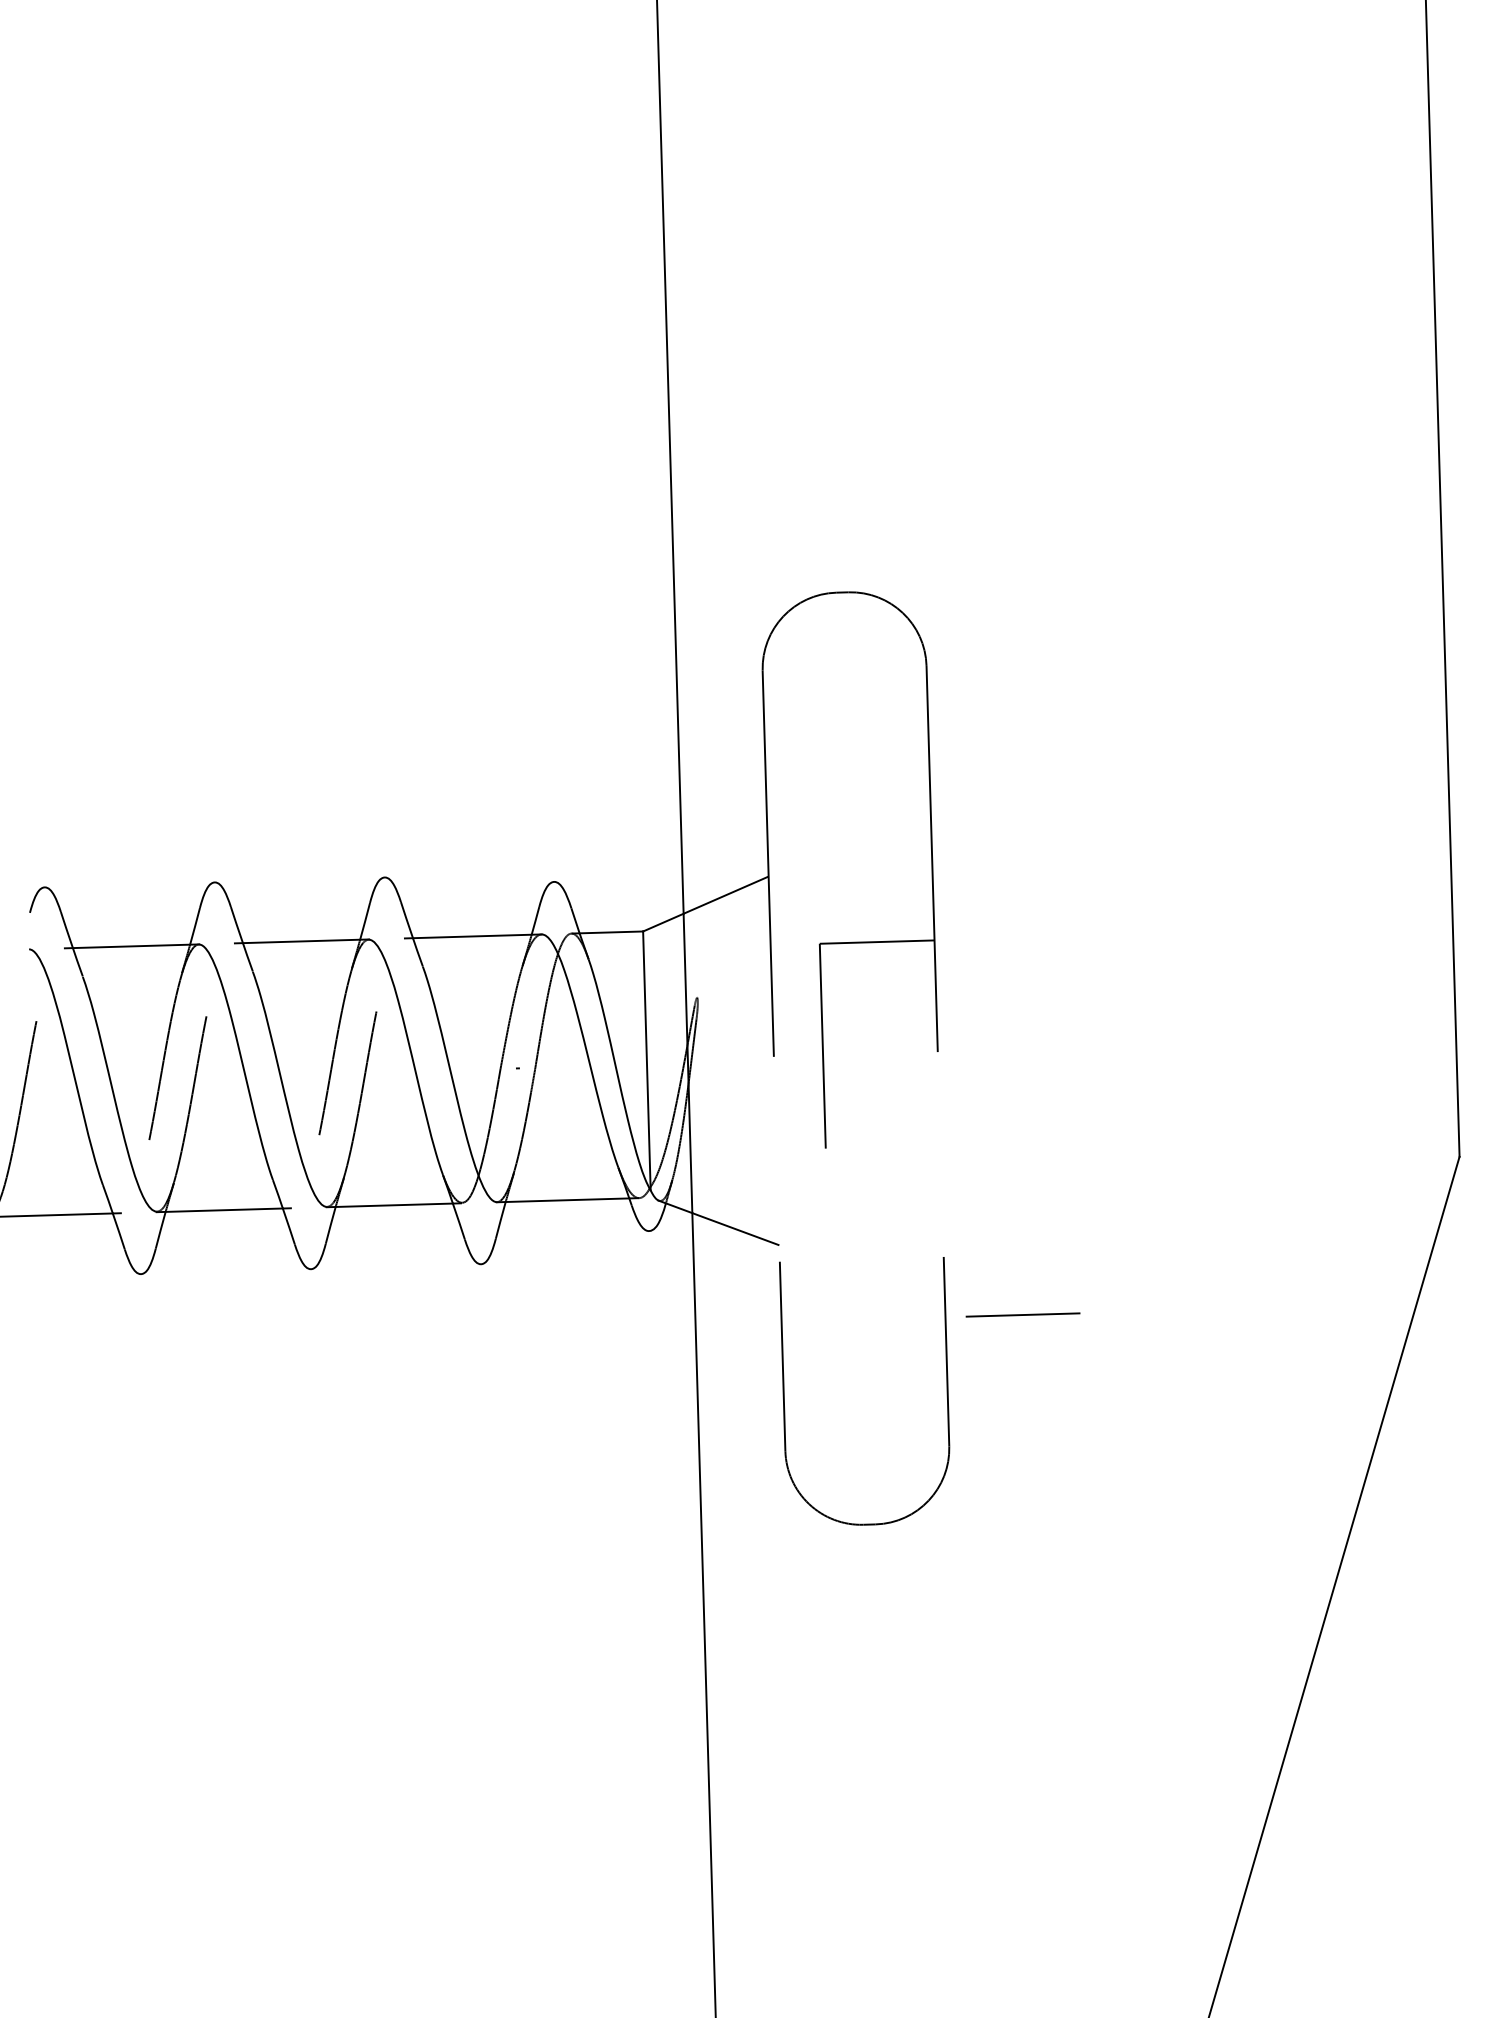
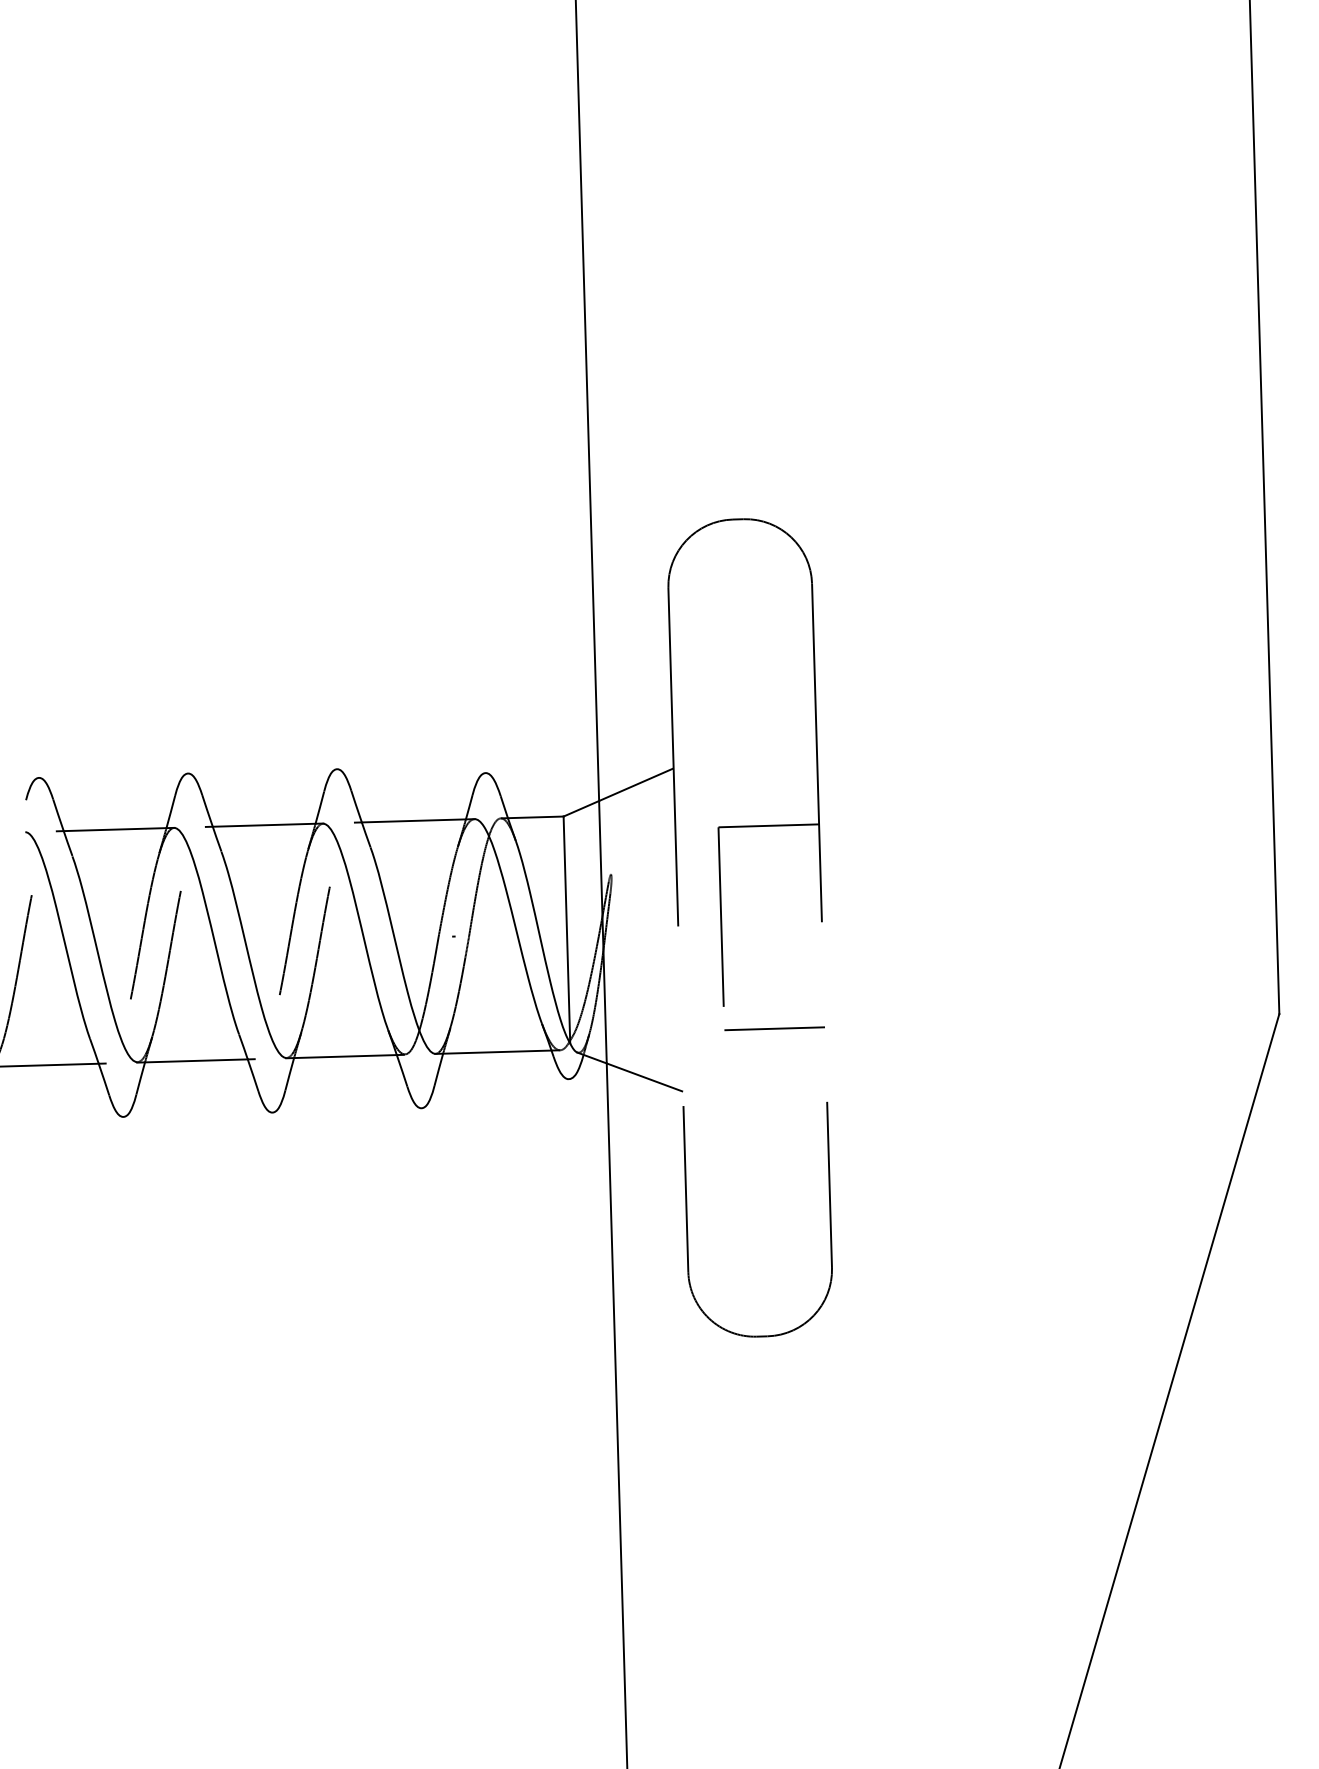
line: (1022, 1314) -> (774, 1028), moved

